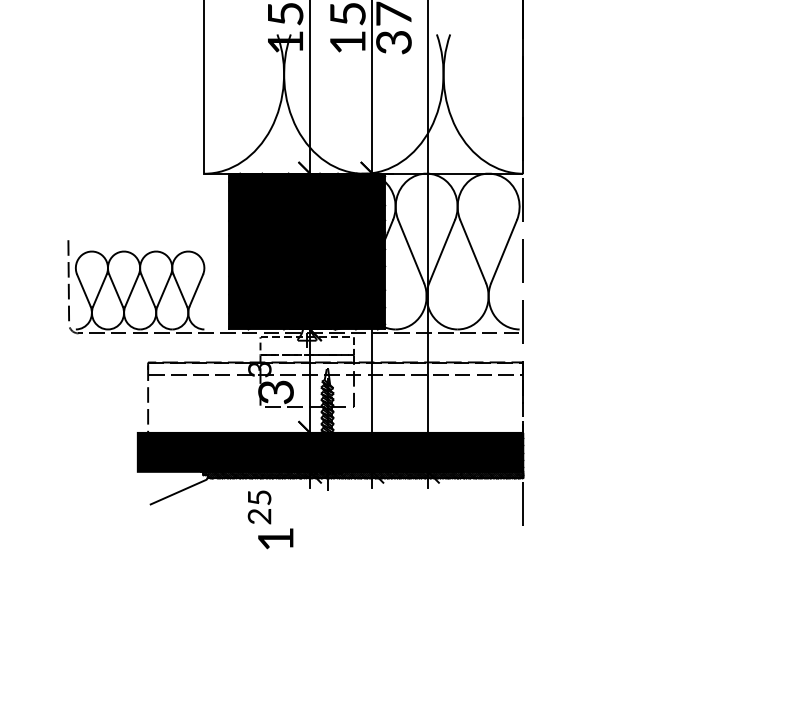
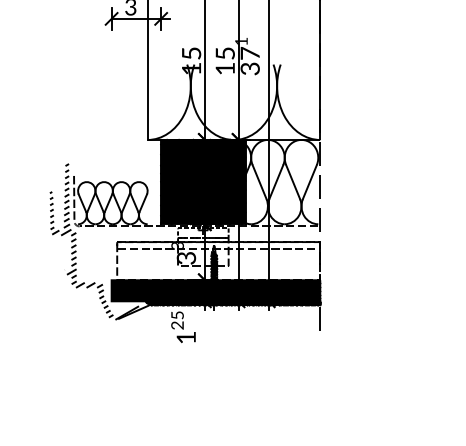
hatch: (111, 361) -> (97, 241), added

